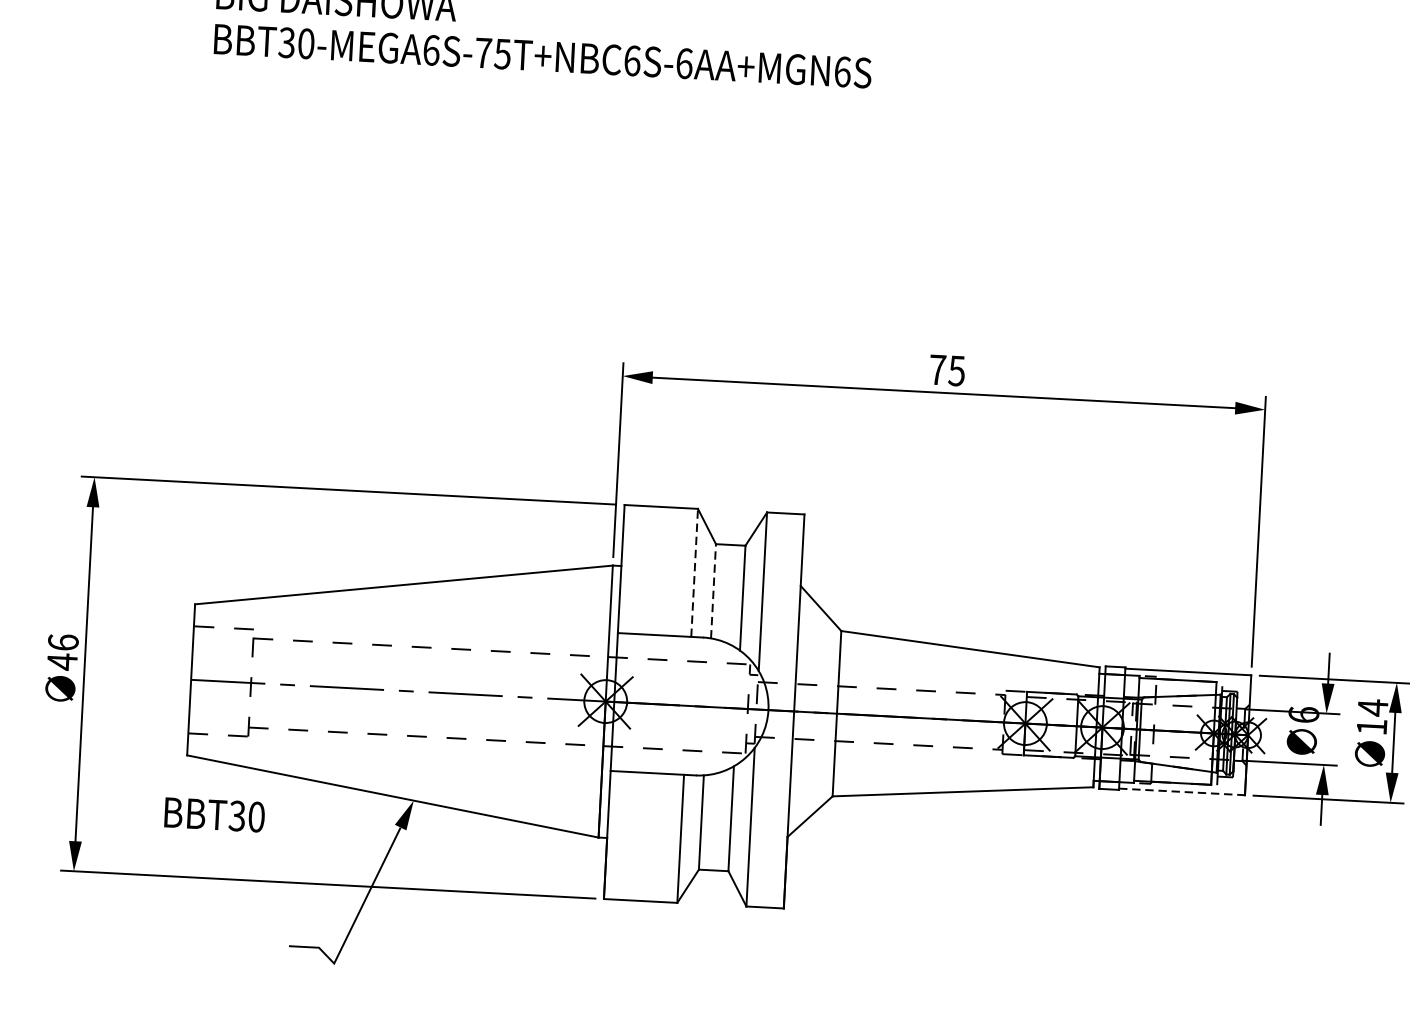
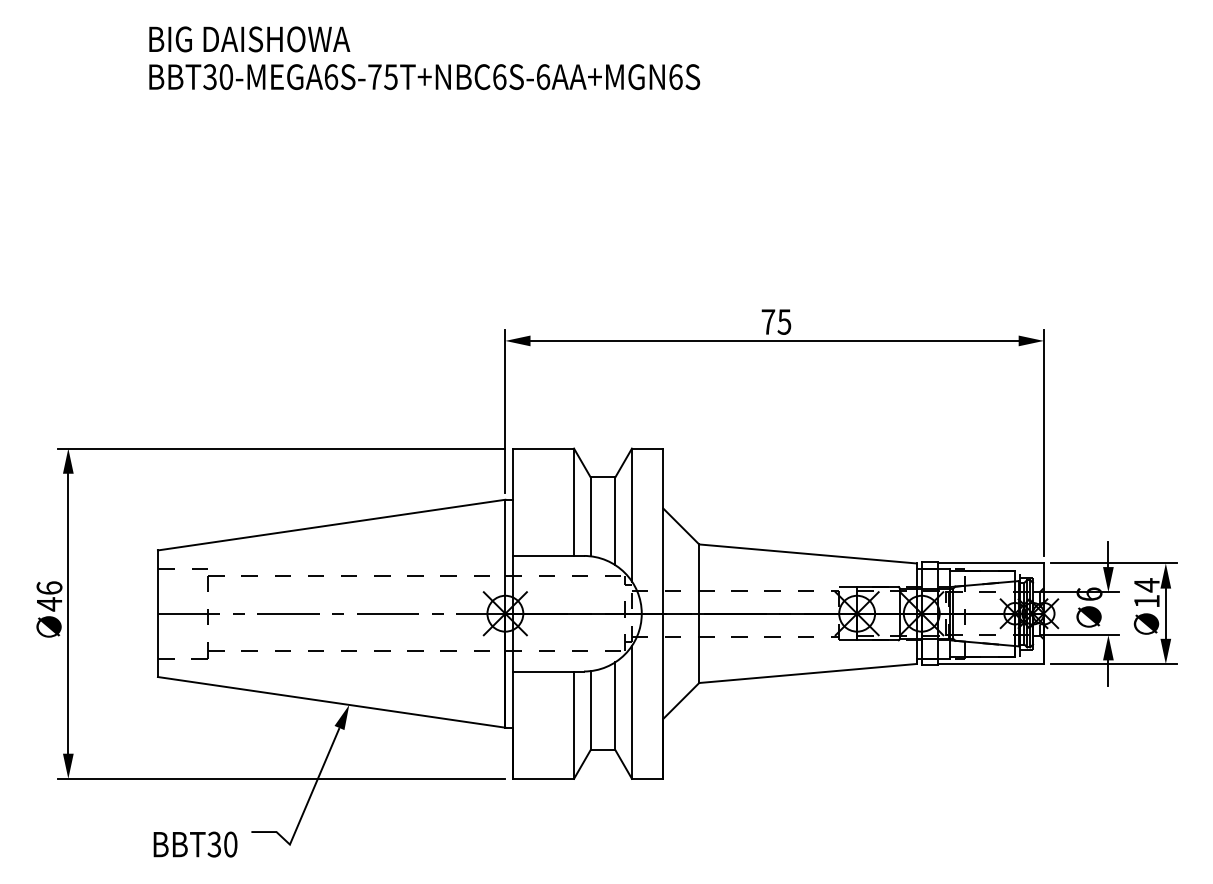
line: (695, 573) -> (574, 502), dashed -> solid
line: (713, 590) -> (590, 516), dashed -> solid
line: (1182, 791) -> (991, 663), dashed -> solid
text: (214, 814) -> (195, 844), moved

